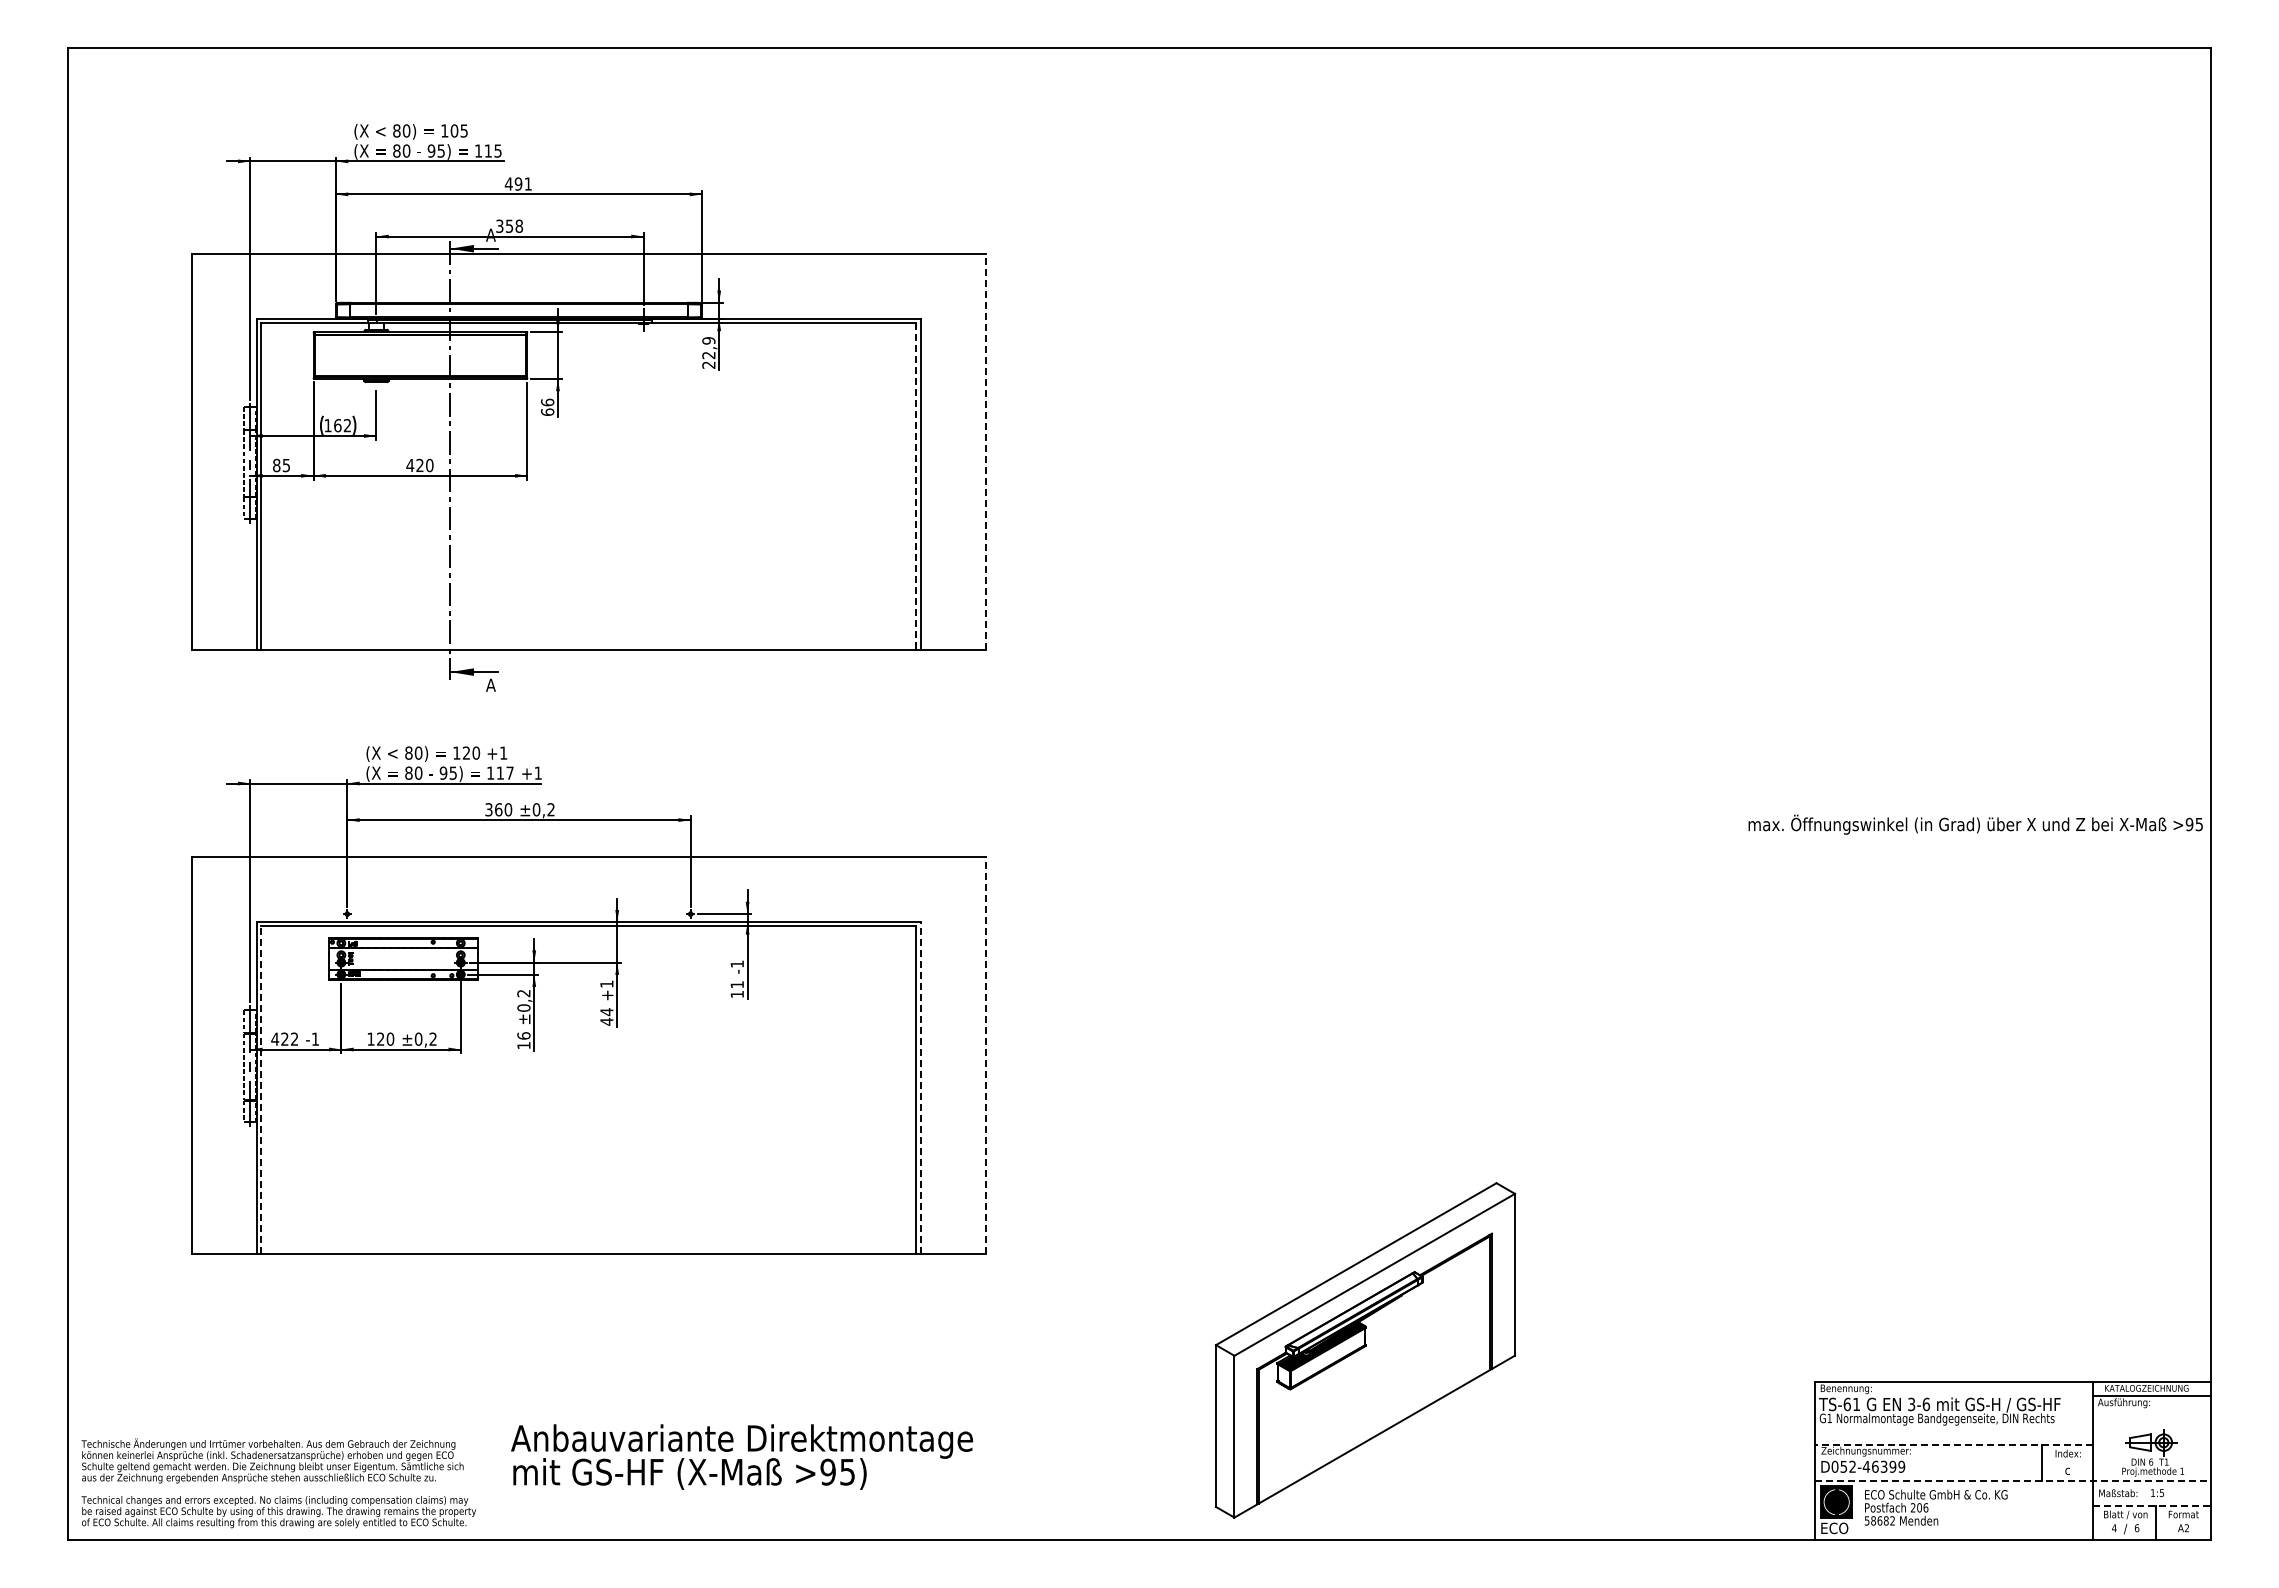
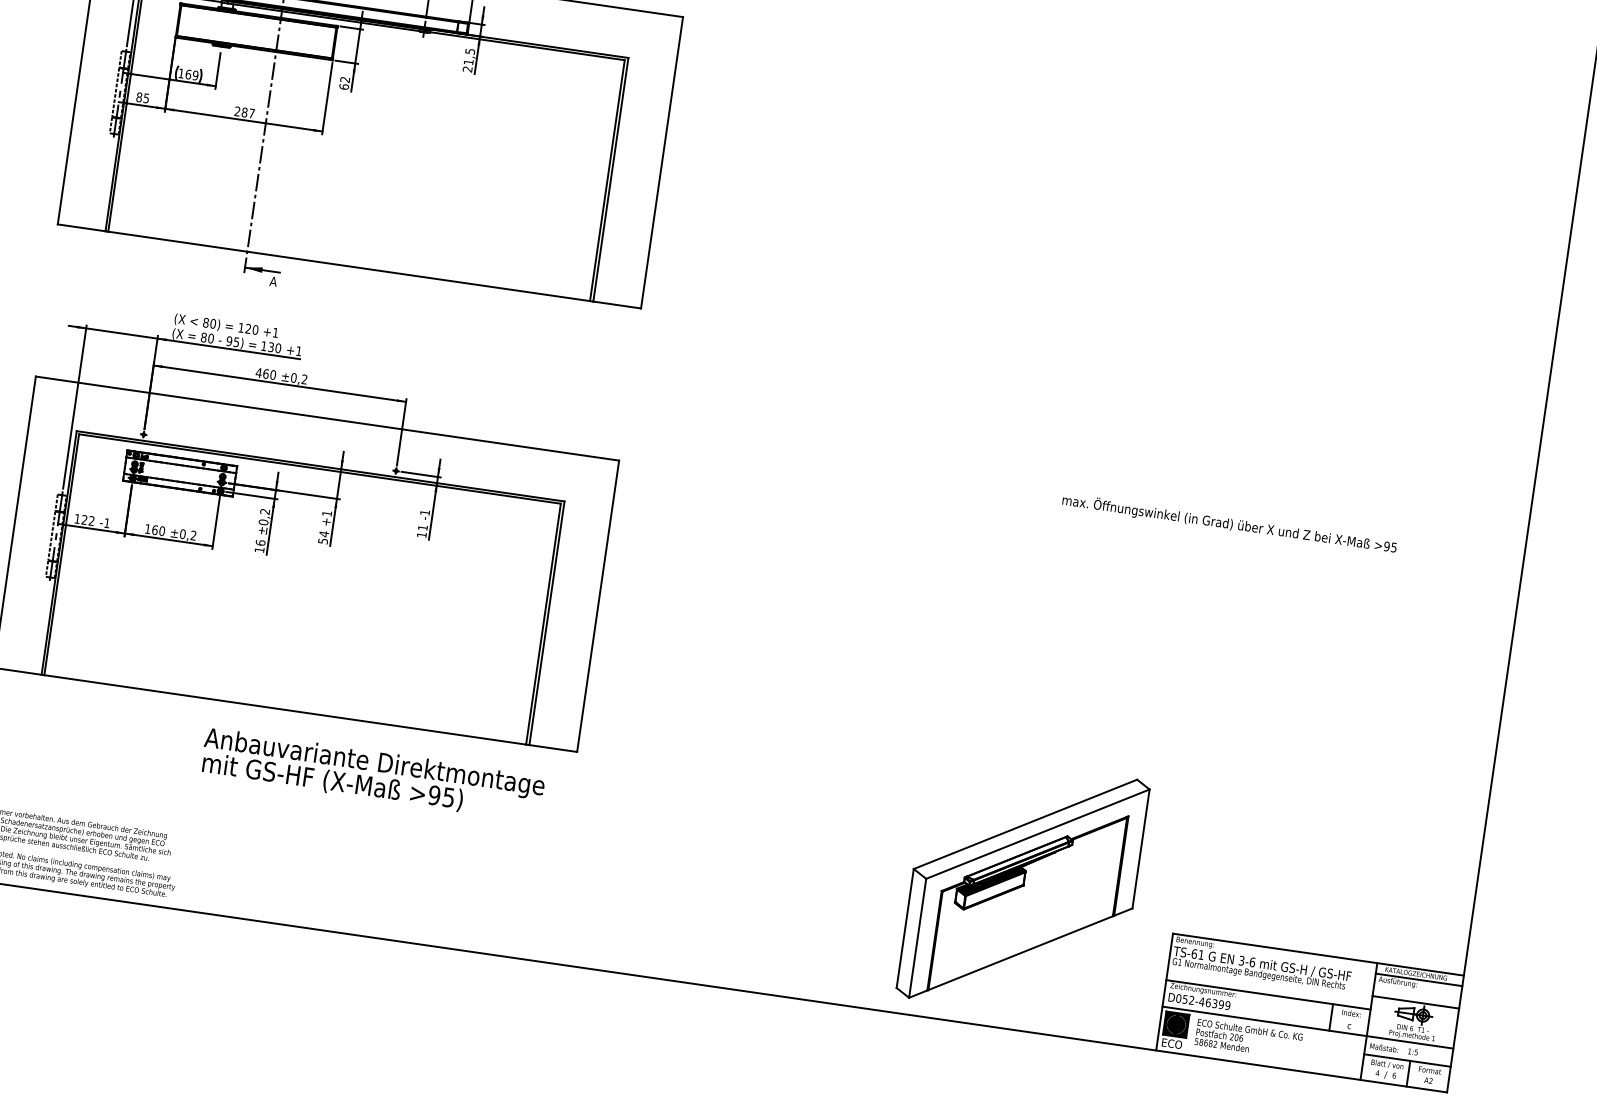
text: (708, 348) -> (469, 57), 22,9 -> 21,5
text: (547, 402) -> (345, 79), 66 -> 62
text: (347, 425) -> (195, 75), 162 -> 169
line: (985, 451) -> (661, 162), dashed -> solid
text: (419, 465) -> (244, 112), 420 -> 287
line: (916, 486) -> (607, 180), dashed -> solid
text: (504, 772) -> (274, 347), 117 -> 130
text: (488, 809) -> (258, 372), 360 -> 460
text: (1975, 824) -> (1229, 523), moved
text: (606, 1021) -> (322, 541), 44 -> 54
text: (275, 1038) -> (77, 518), 422 -> 122
text: (380, 1038) -> (154, 529), 120 -> 160
line: (985, 1055) -> (597, 606), dashed -> solid
line: (920, 1088) -> (546, 623), dashed -> solid
line: (261, 1089) -> (62, 554), dashed -> solid
part: (1365, 1350) -> (1023, 888), moved
line: (2151, 1426) -> (1415, 1002), added
line: (1953, 1444) -> (1268, 994), dashed -> solid
text: (741, 1456) -> (372, 774), moved
line: (2012, 1480) -> (1307, 1027), dashed -> solid
line: (2151, 1505) -> (1407, 1060), dashed -> solid

